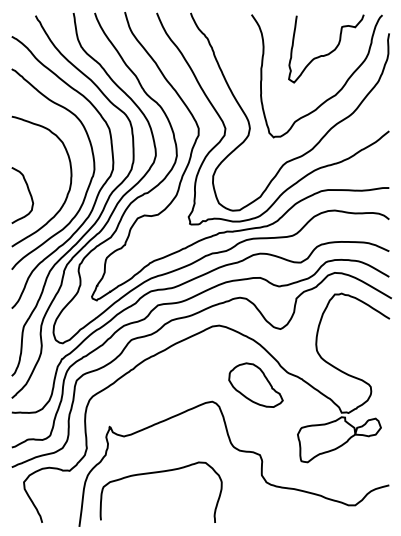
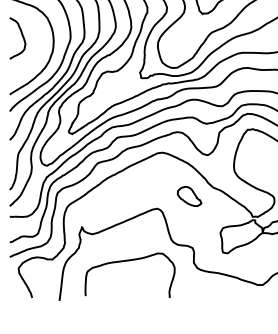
curve: (28, 192) -> (22, 36), moved
part: (255, 384) -> (189, 196), size x0.6
curve: (157, 473) -> (127, 261), moved

